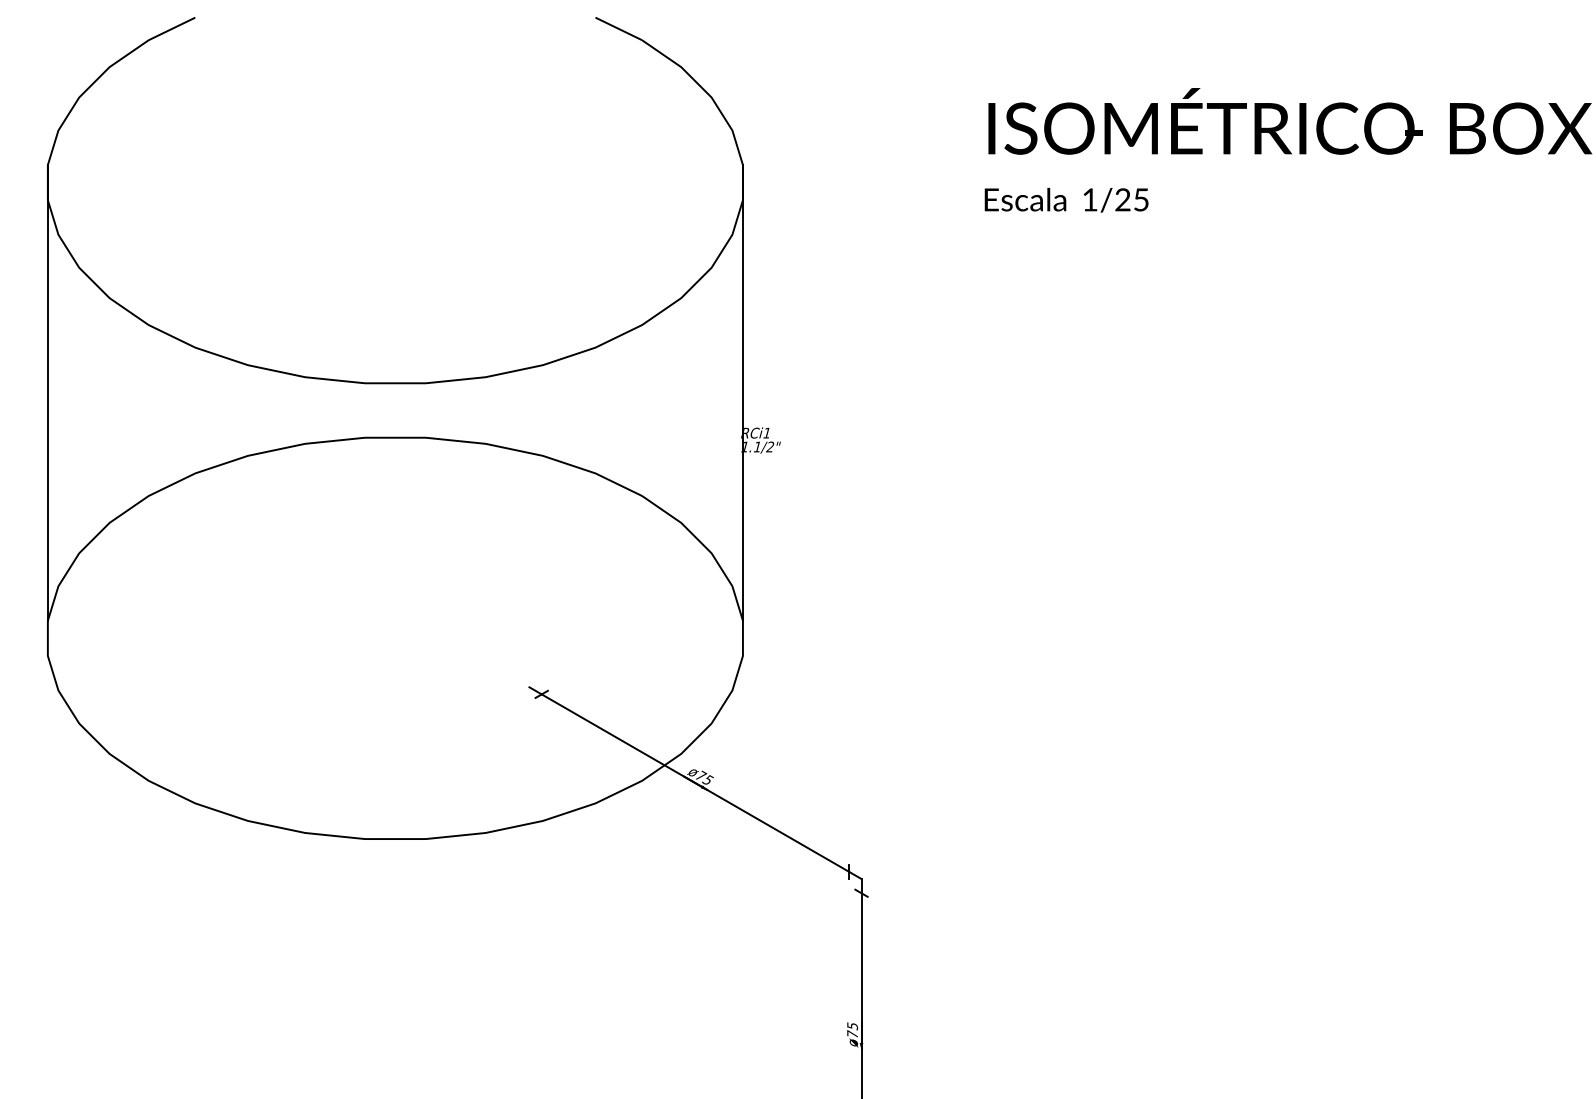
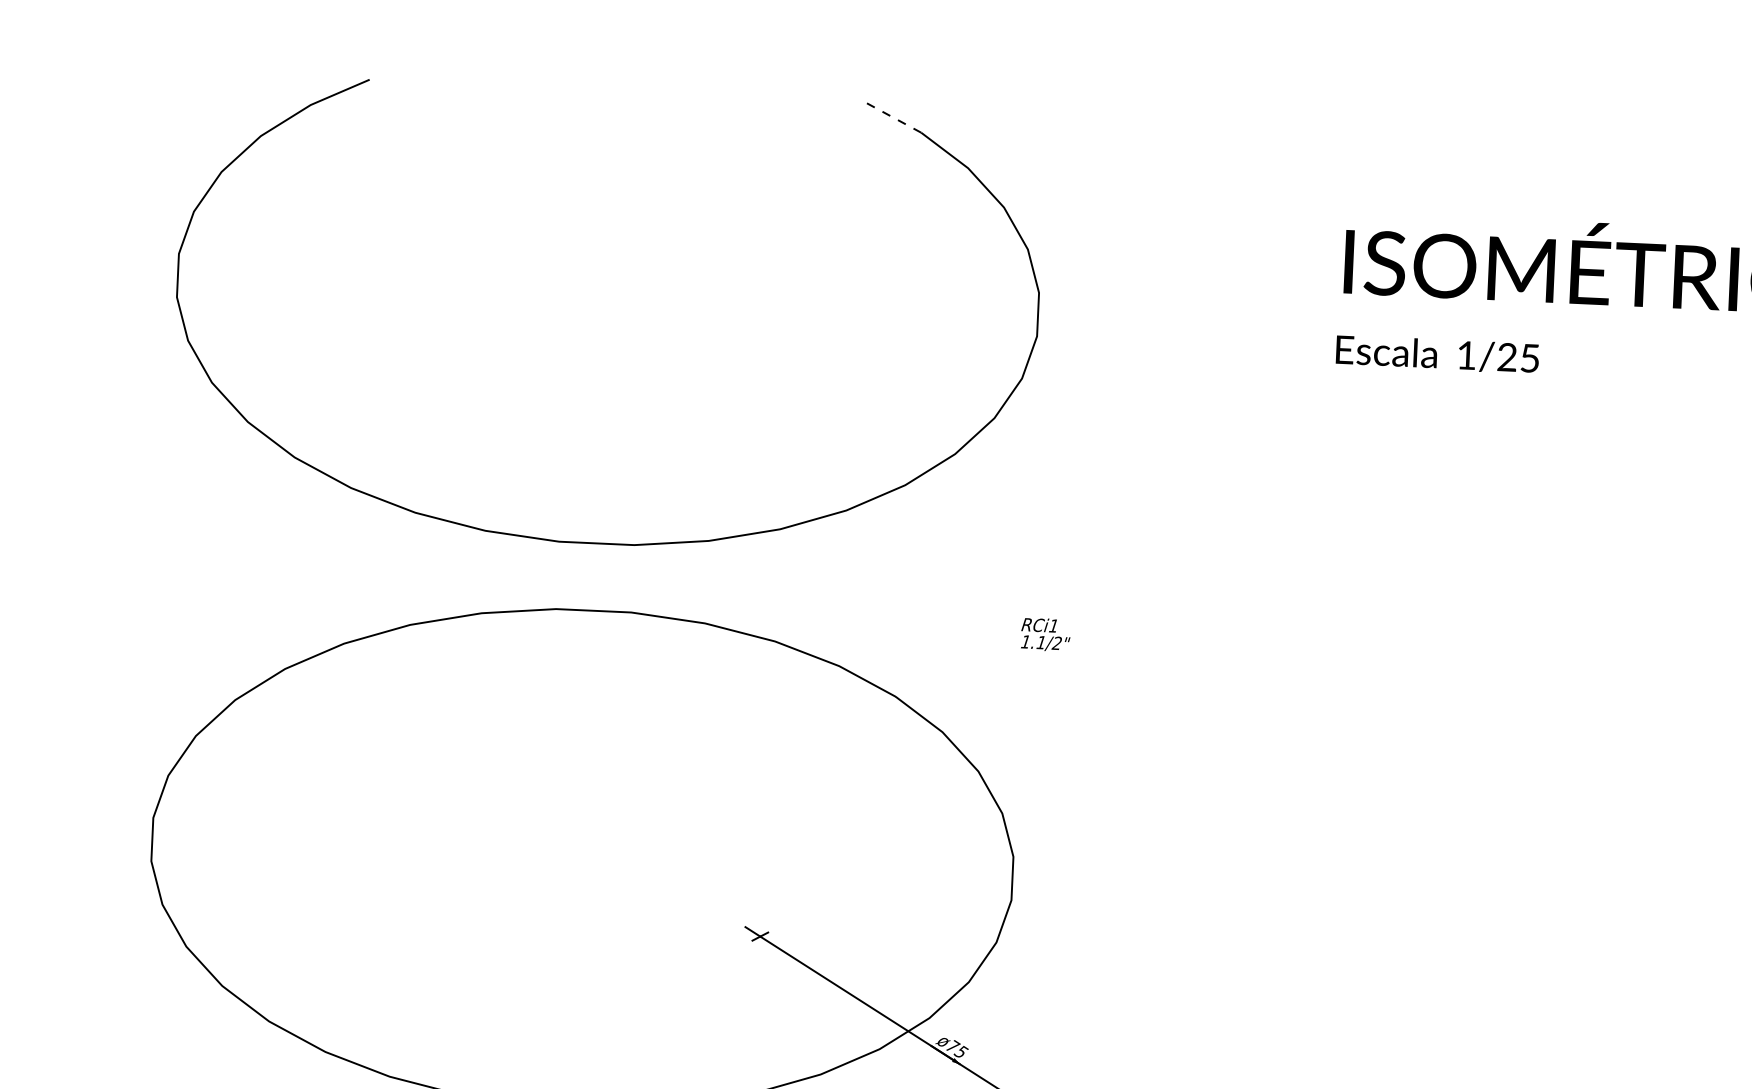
line: (618, 28) -> (892, 116), solid -> dashed
line: (47, 392) -> (165, 535), removed
line: (742, 392) -> (1025, 574), removed

